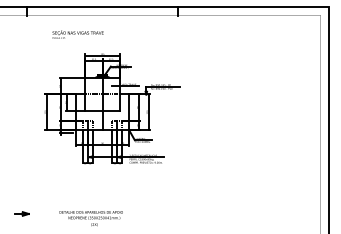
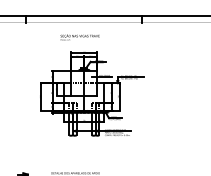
text: (77, 34) -> (79, 37), moved
hatch: (102, 131) -> (84, 111), added

